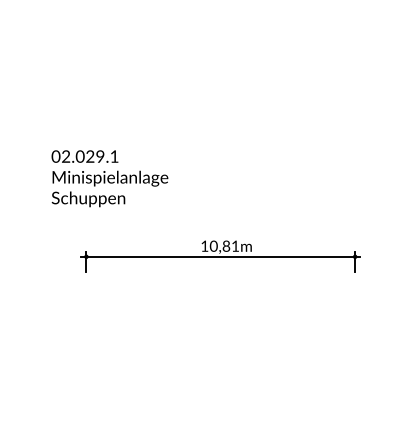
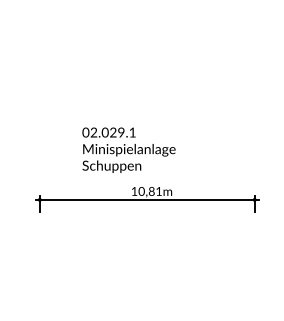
text: (109, 178) -> (128, 150), moved

